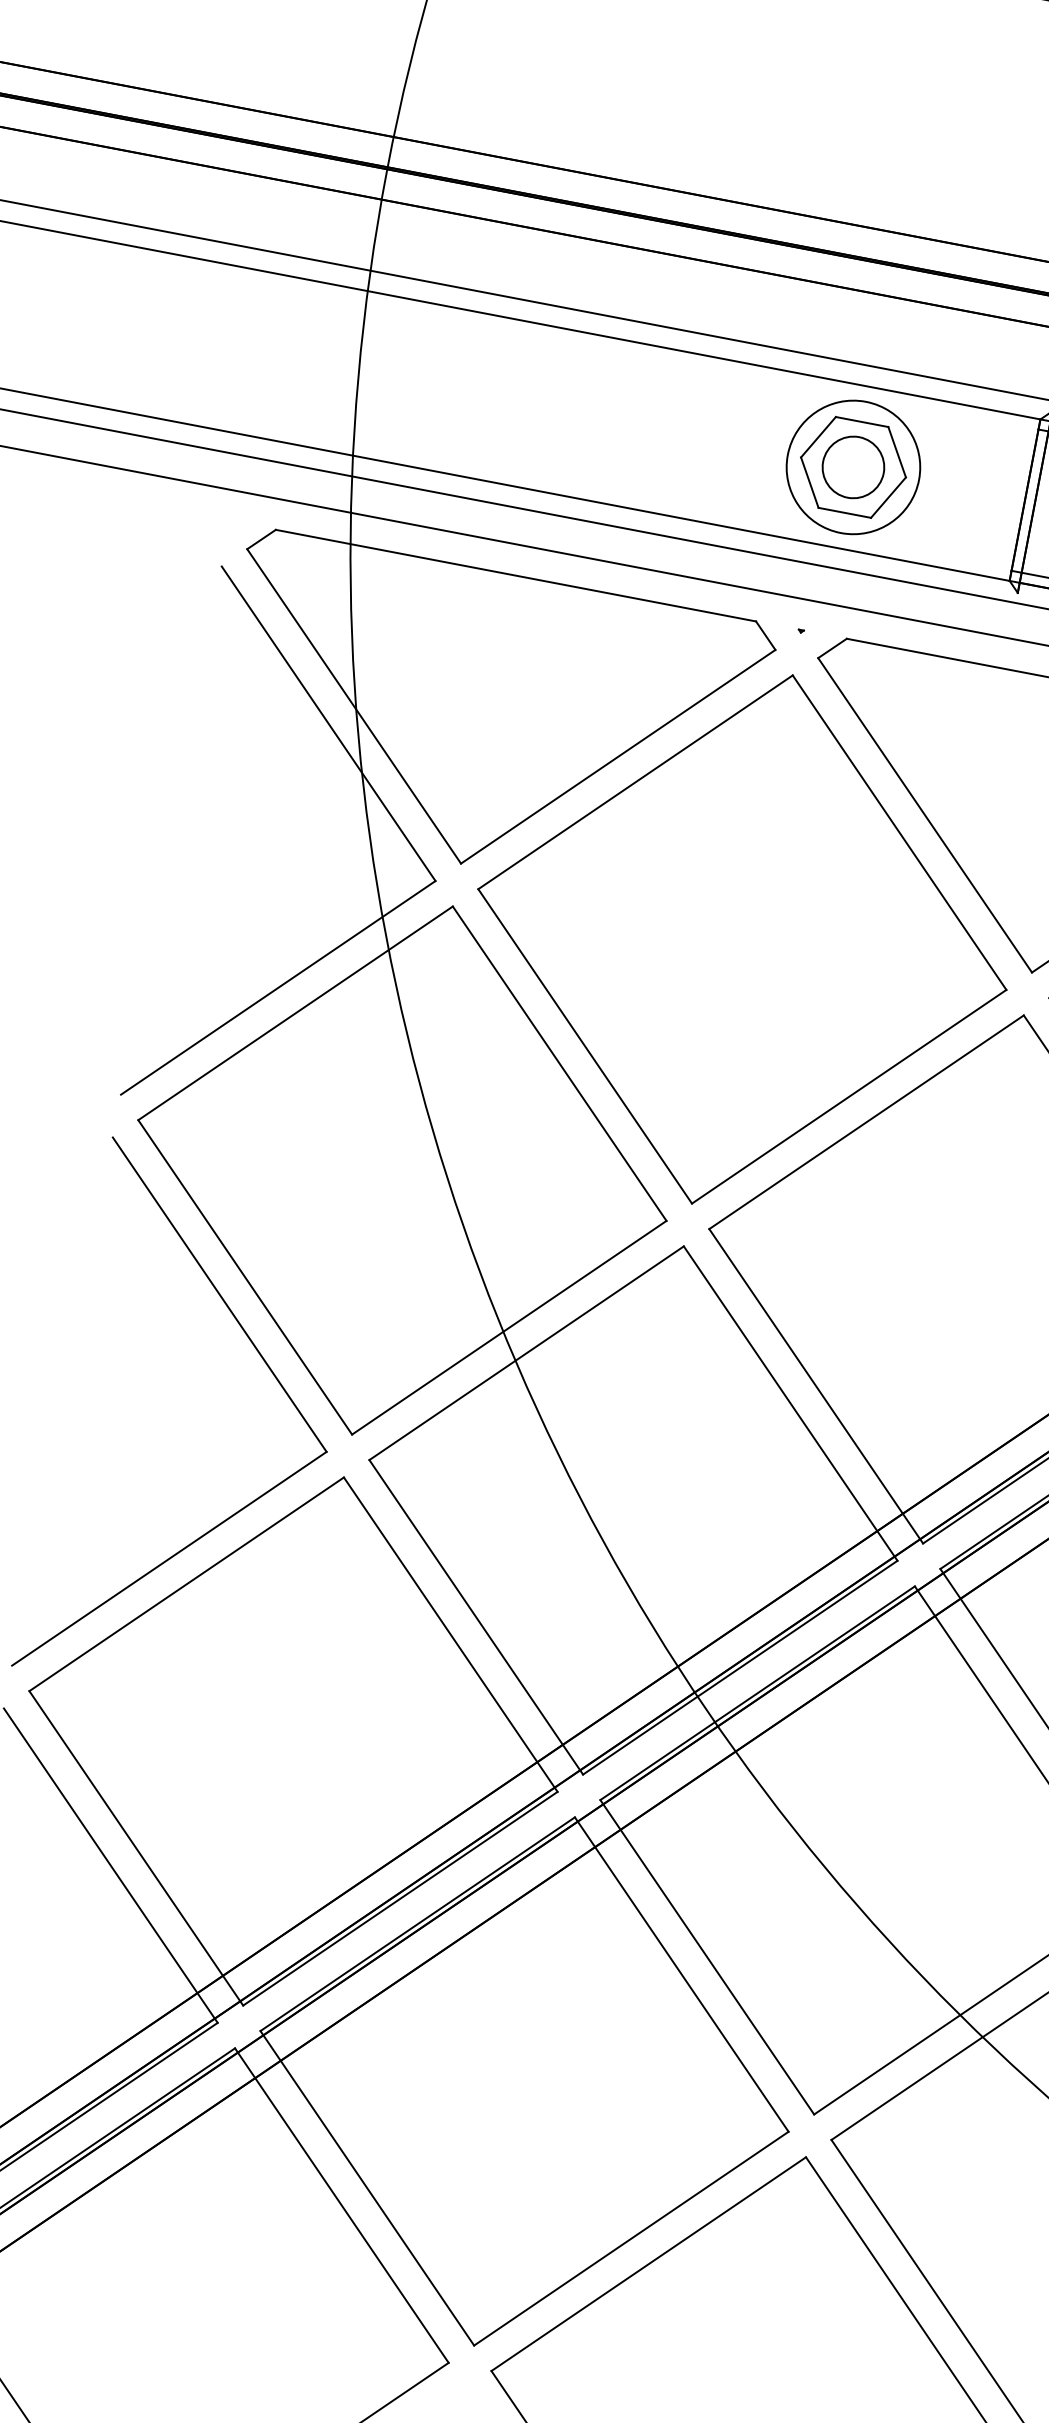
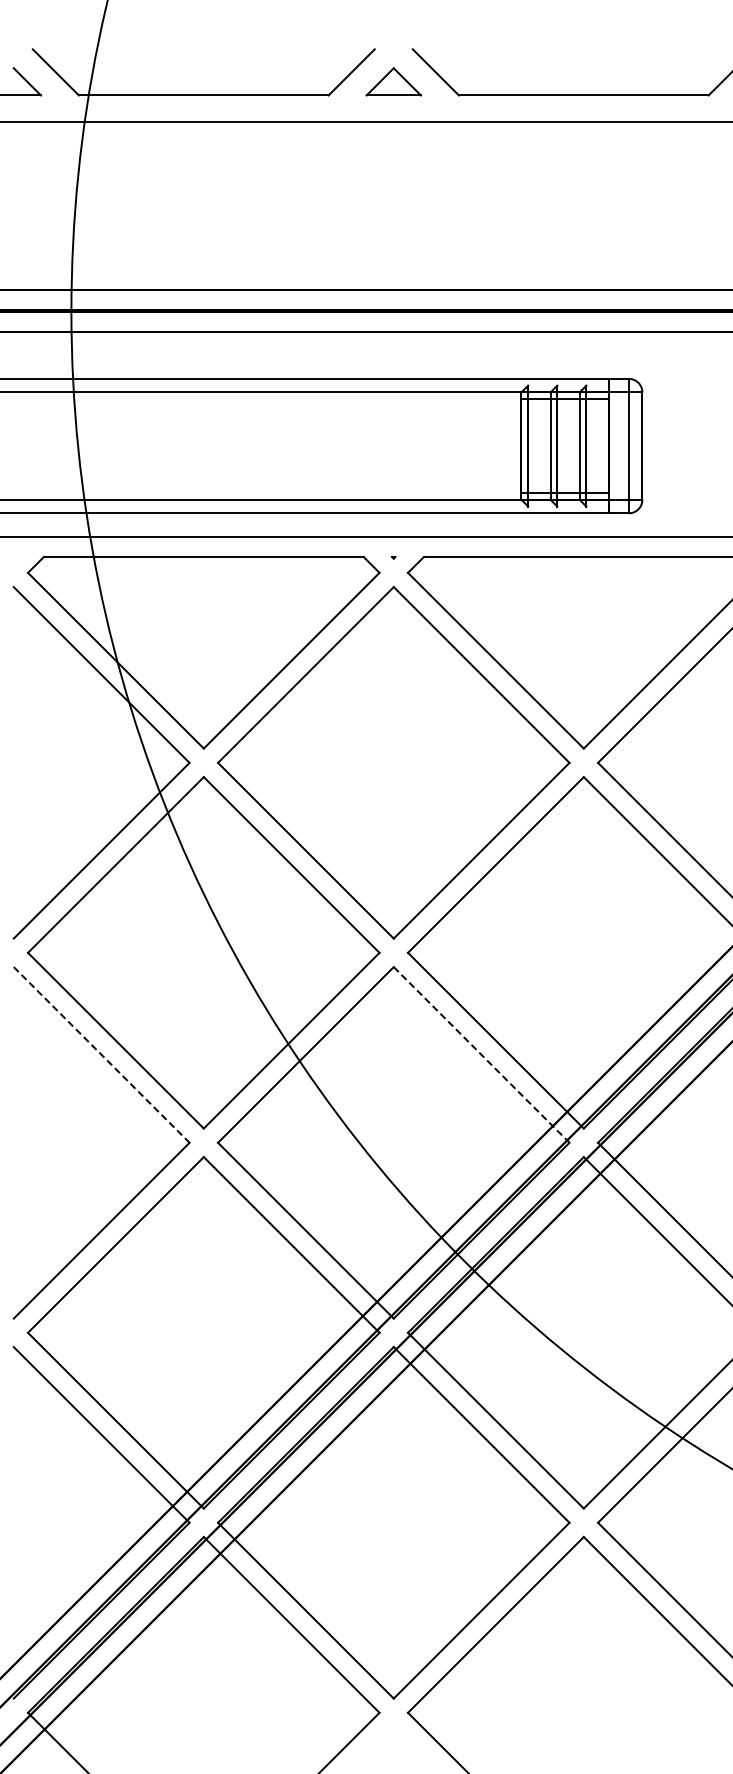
part: (852, 466) -> (406, 445), removed
line: (220, 1295) -> (102, 1055), solid -> dashed
line: (790, 1404) -> (481, 1055), solid -> dashed

